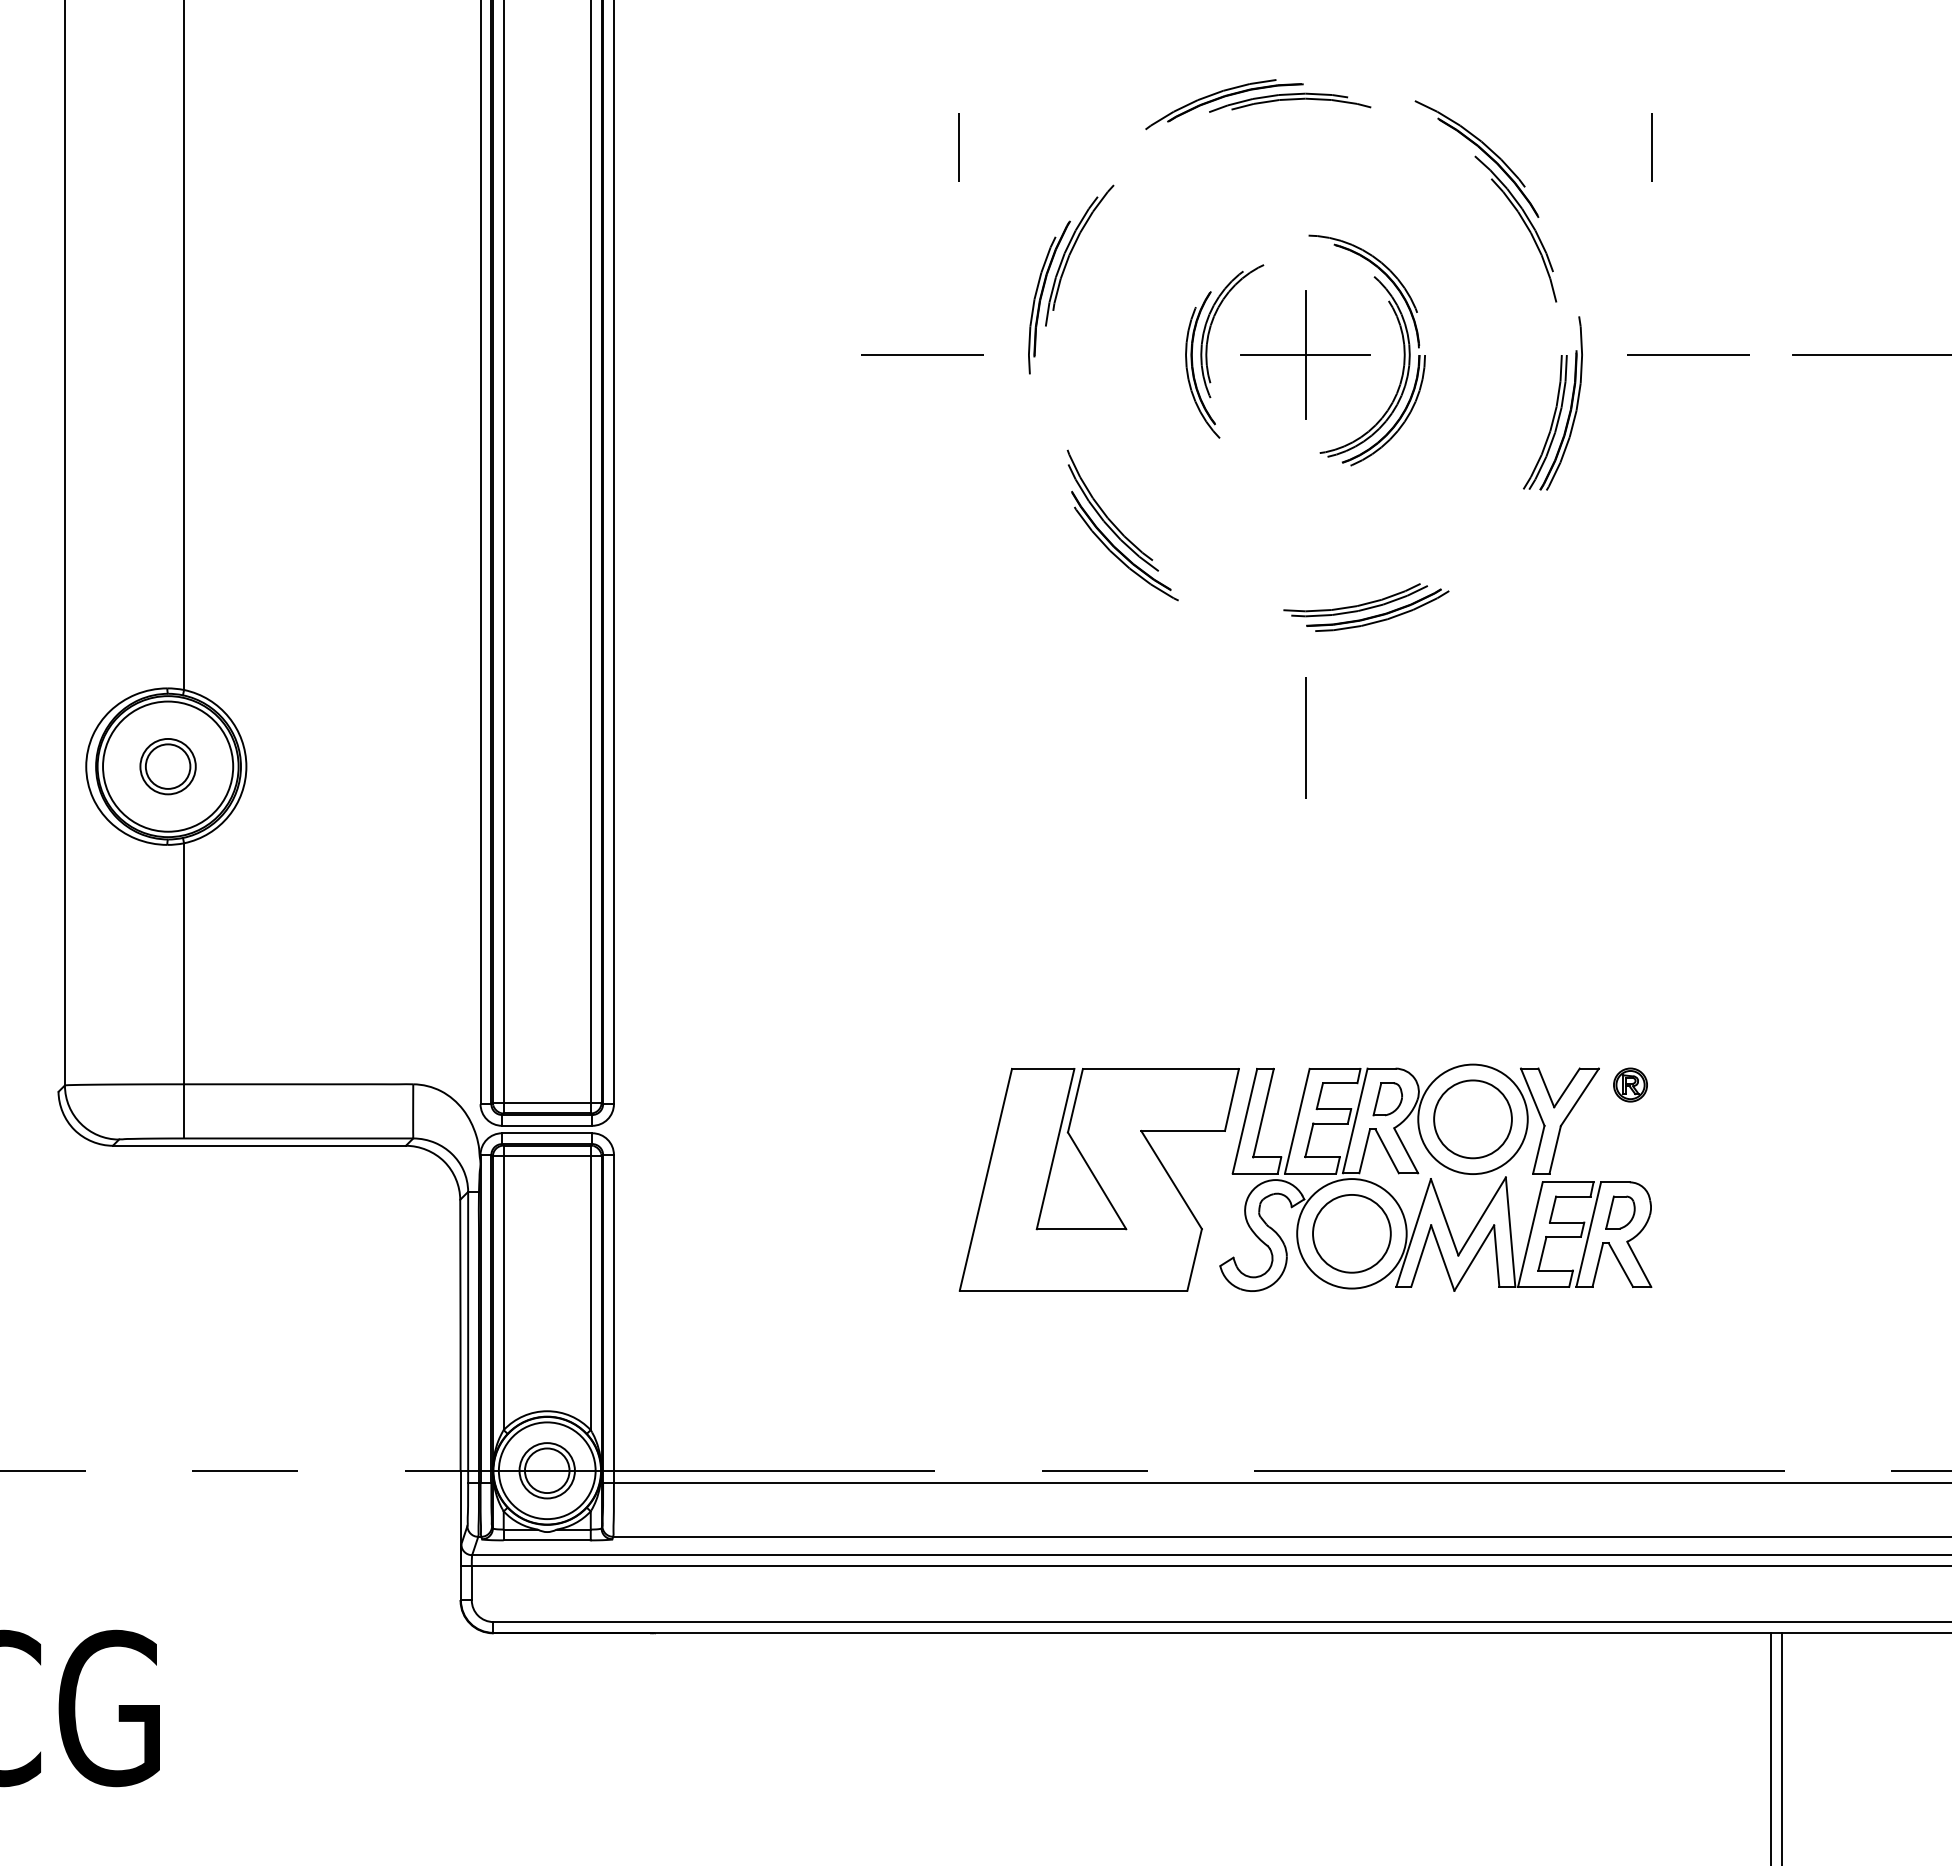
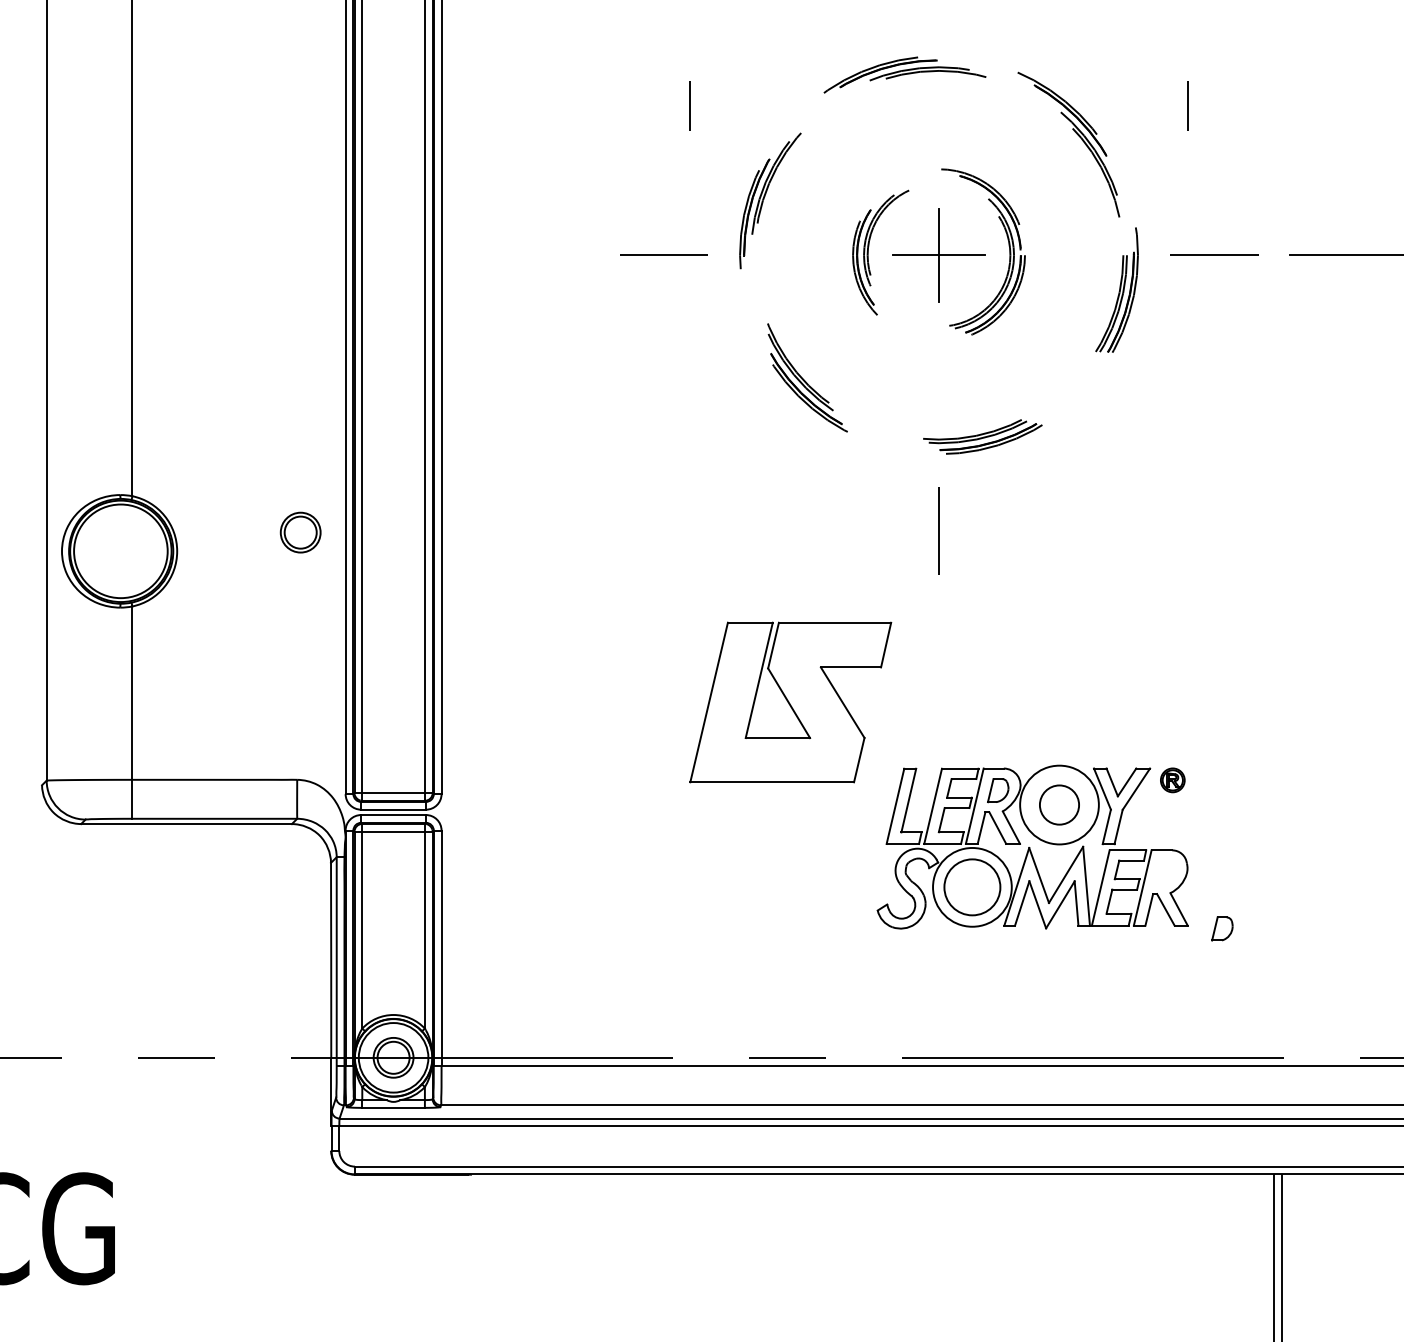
part: (167, 766) -> (300, 532), moved
circle: (1472, 1119) -> (1059, 805), size x0.7
part: (1098, 1179) -> (790, 702), moved
part: (1620, 1212) -> (1222, 928), moved

